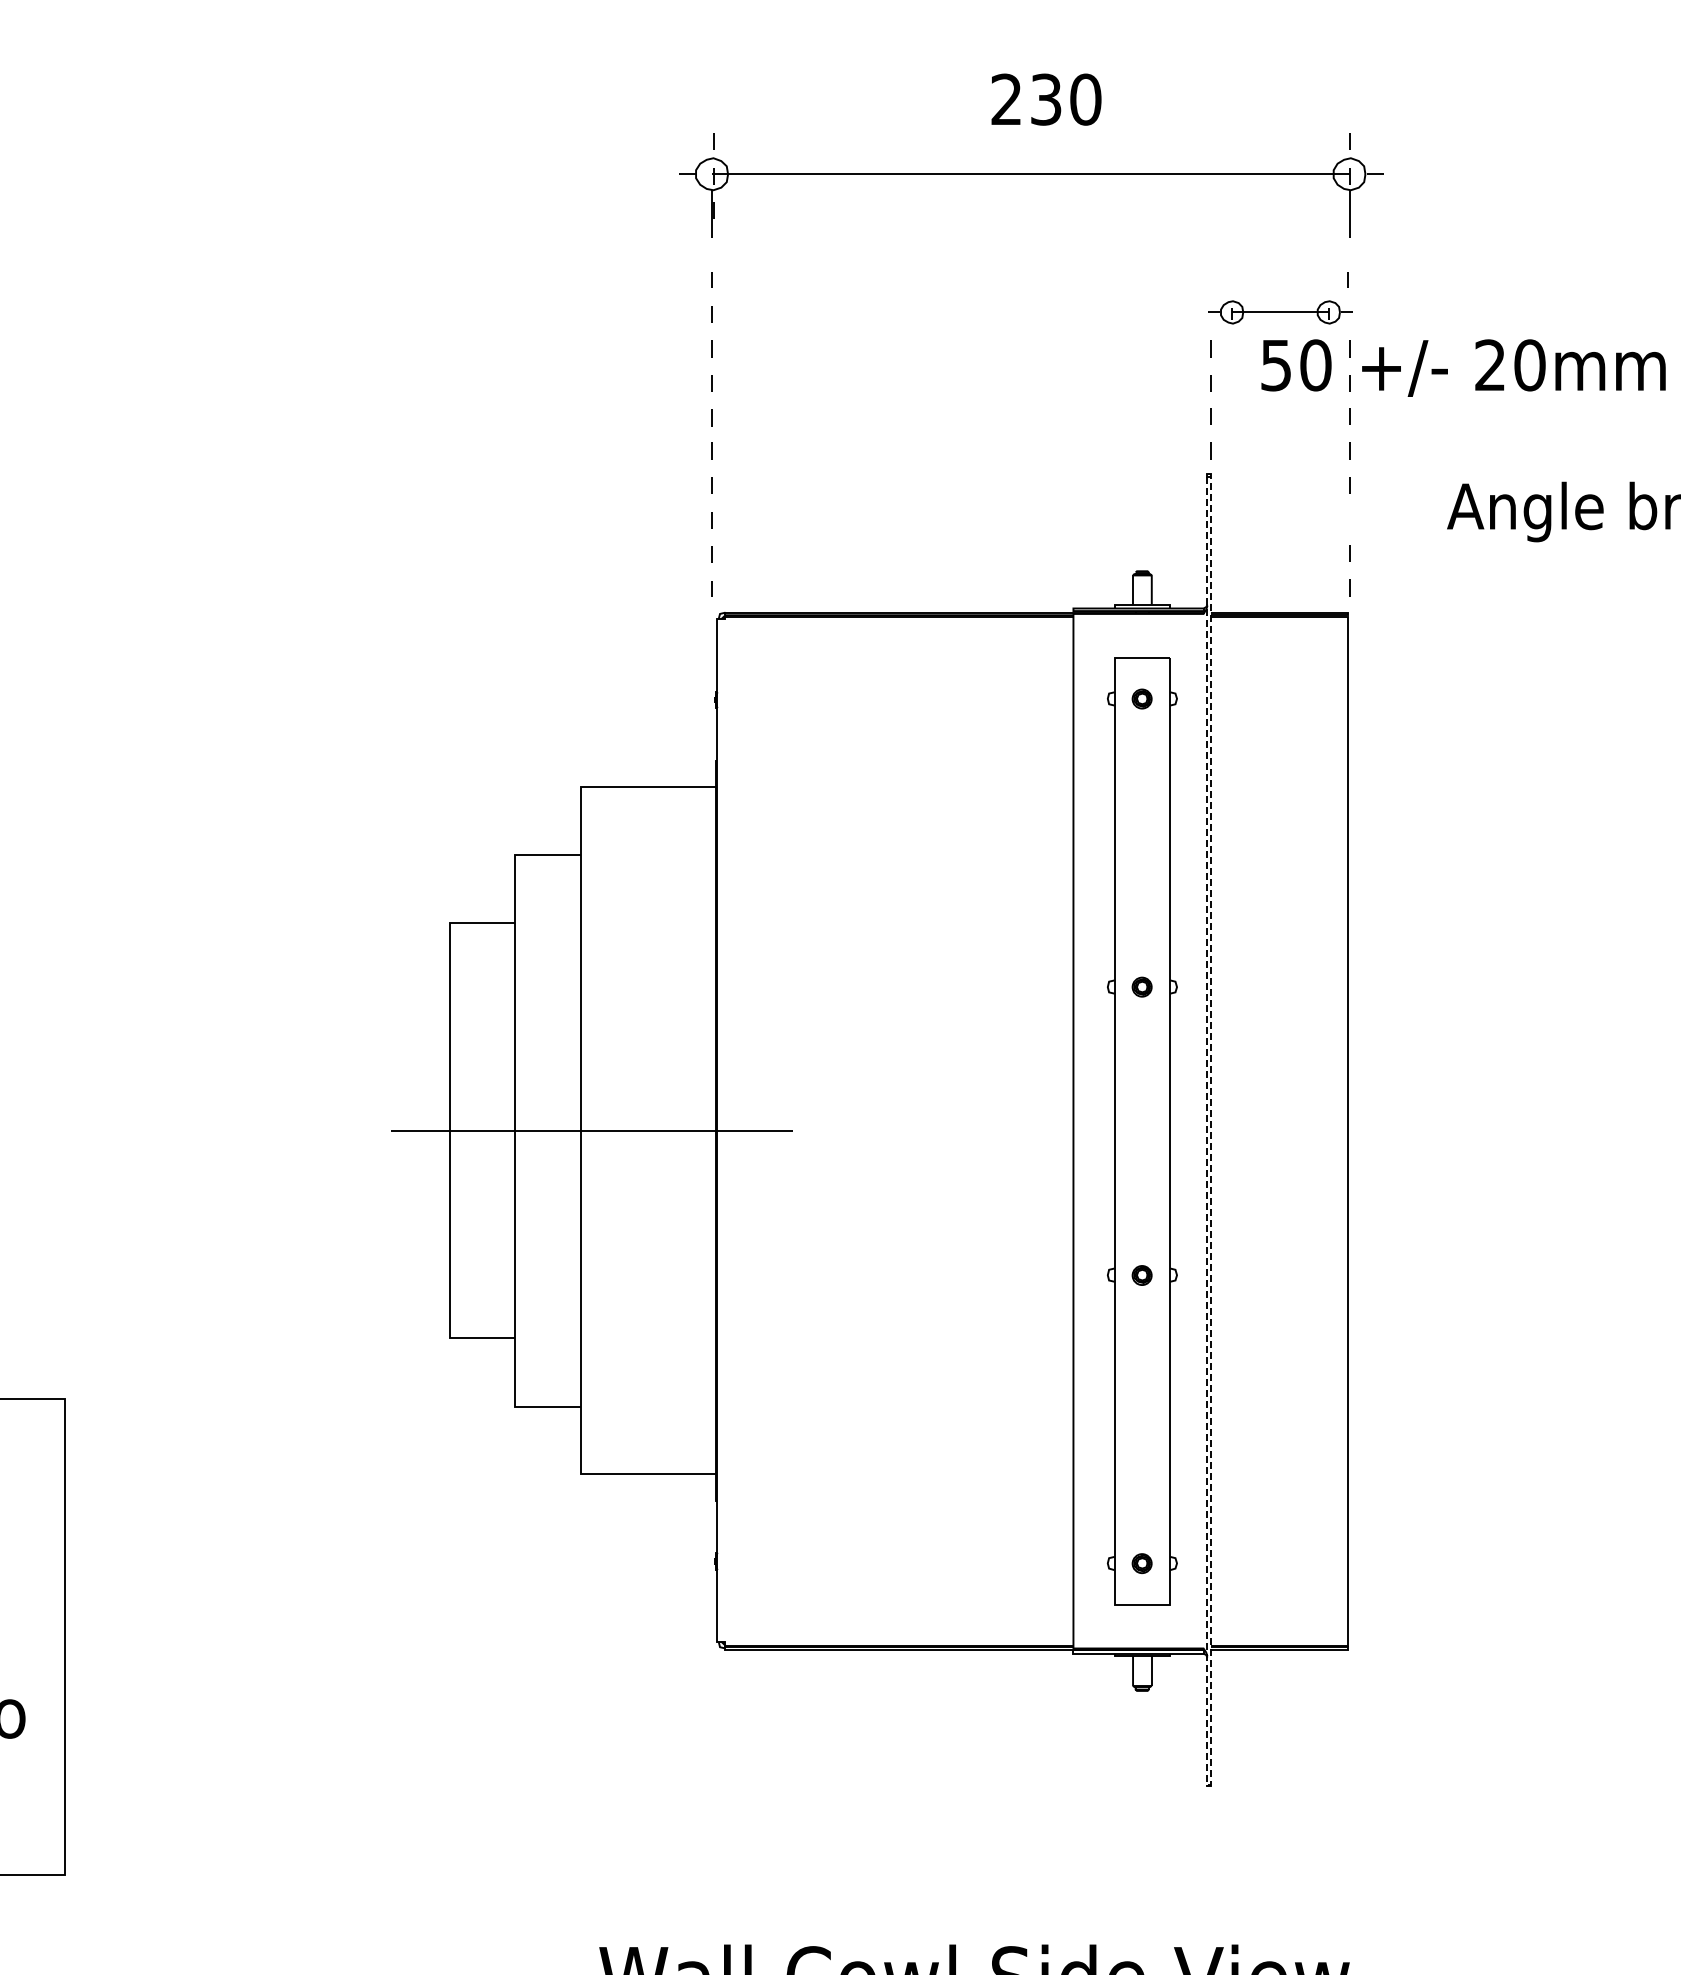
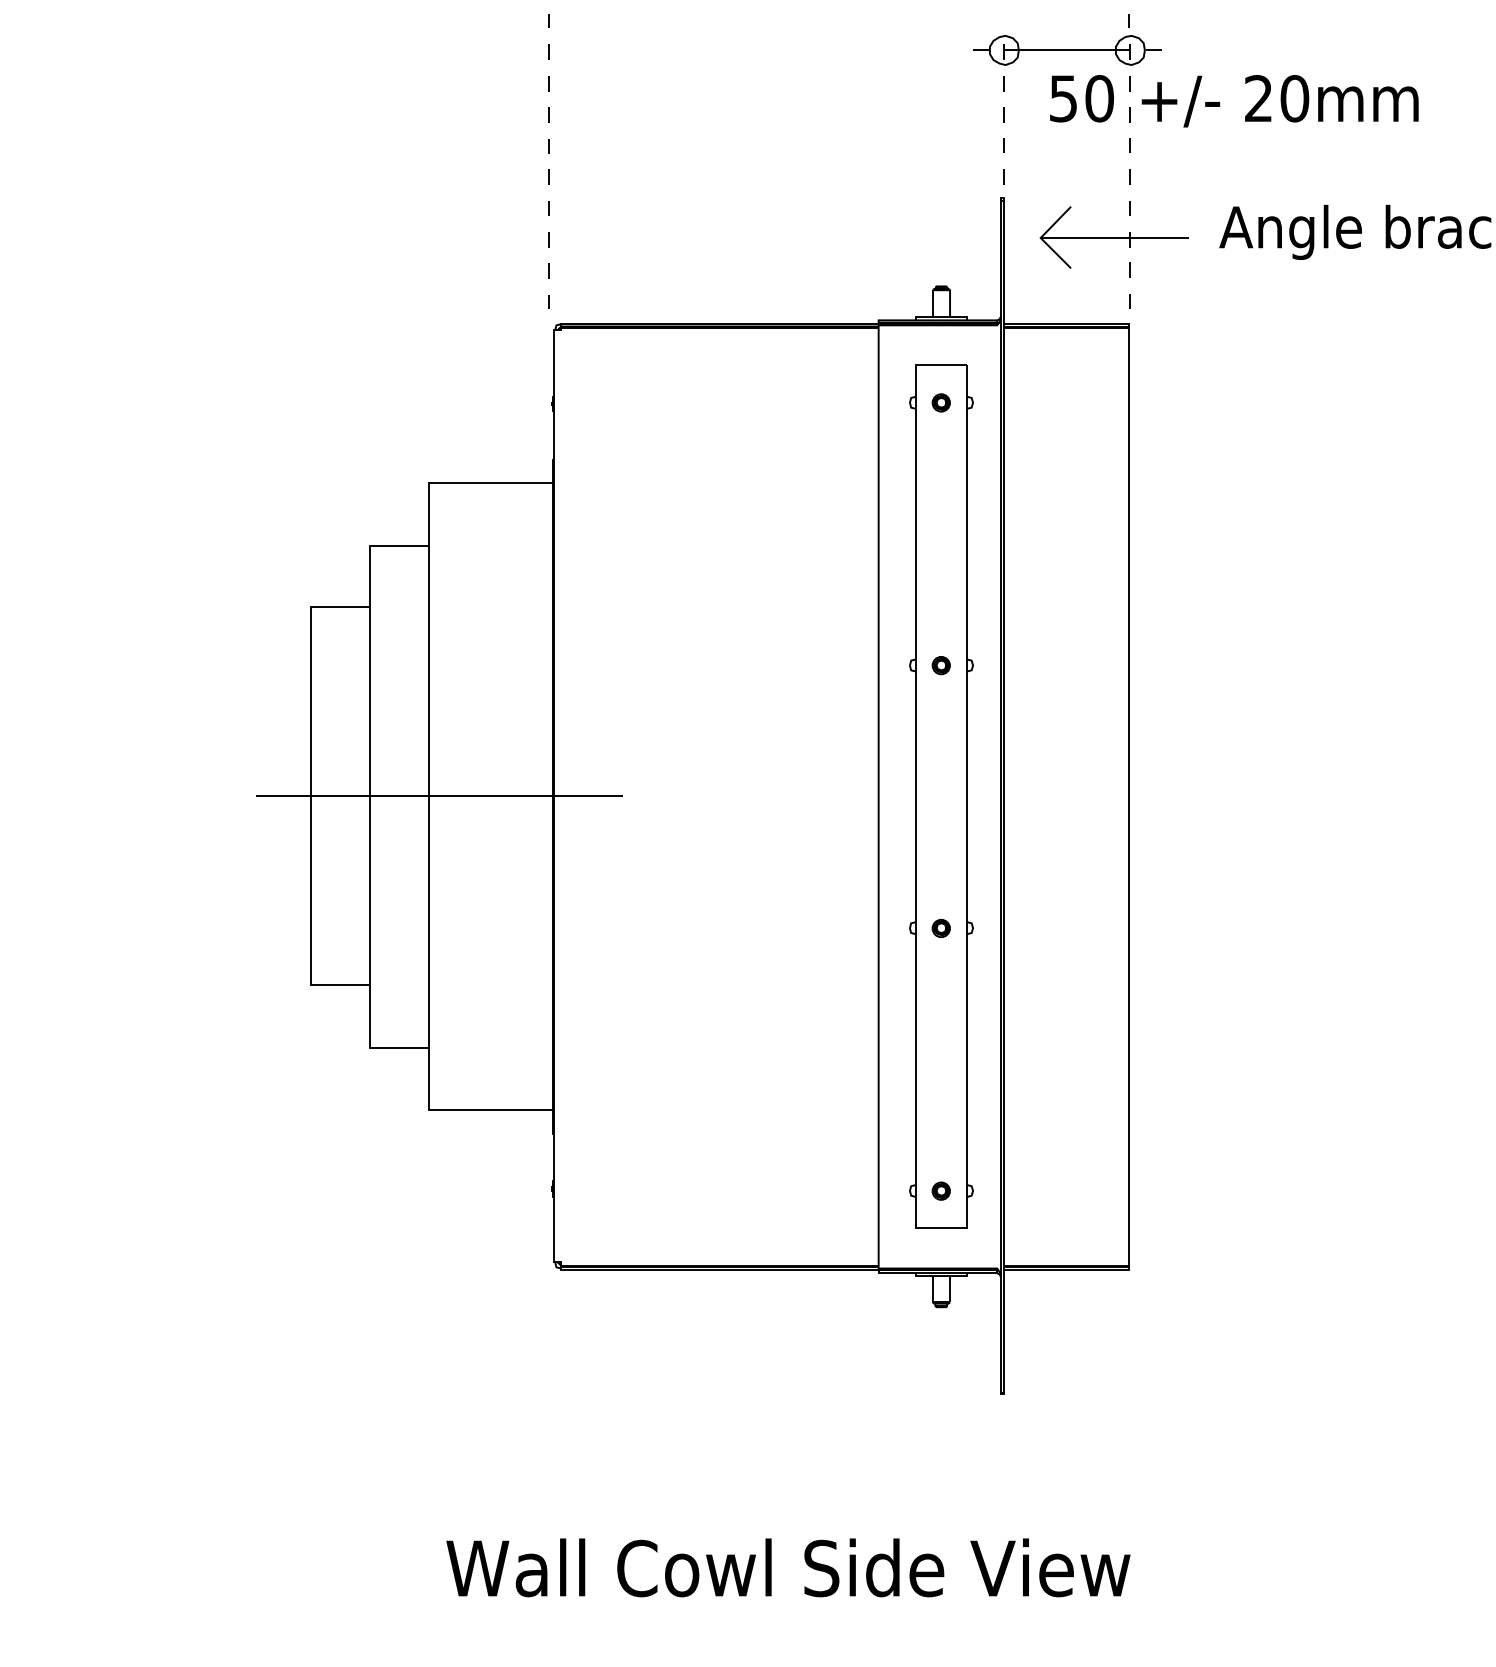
part: (1280, 312) -> (1067, 50), size x1.43
part: (1331, 517) -> (1113, 237), added
line: (1209, 1785) -> (1002, 1393), dashed -> solid

